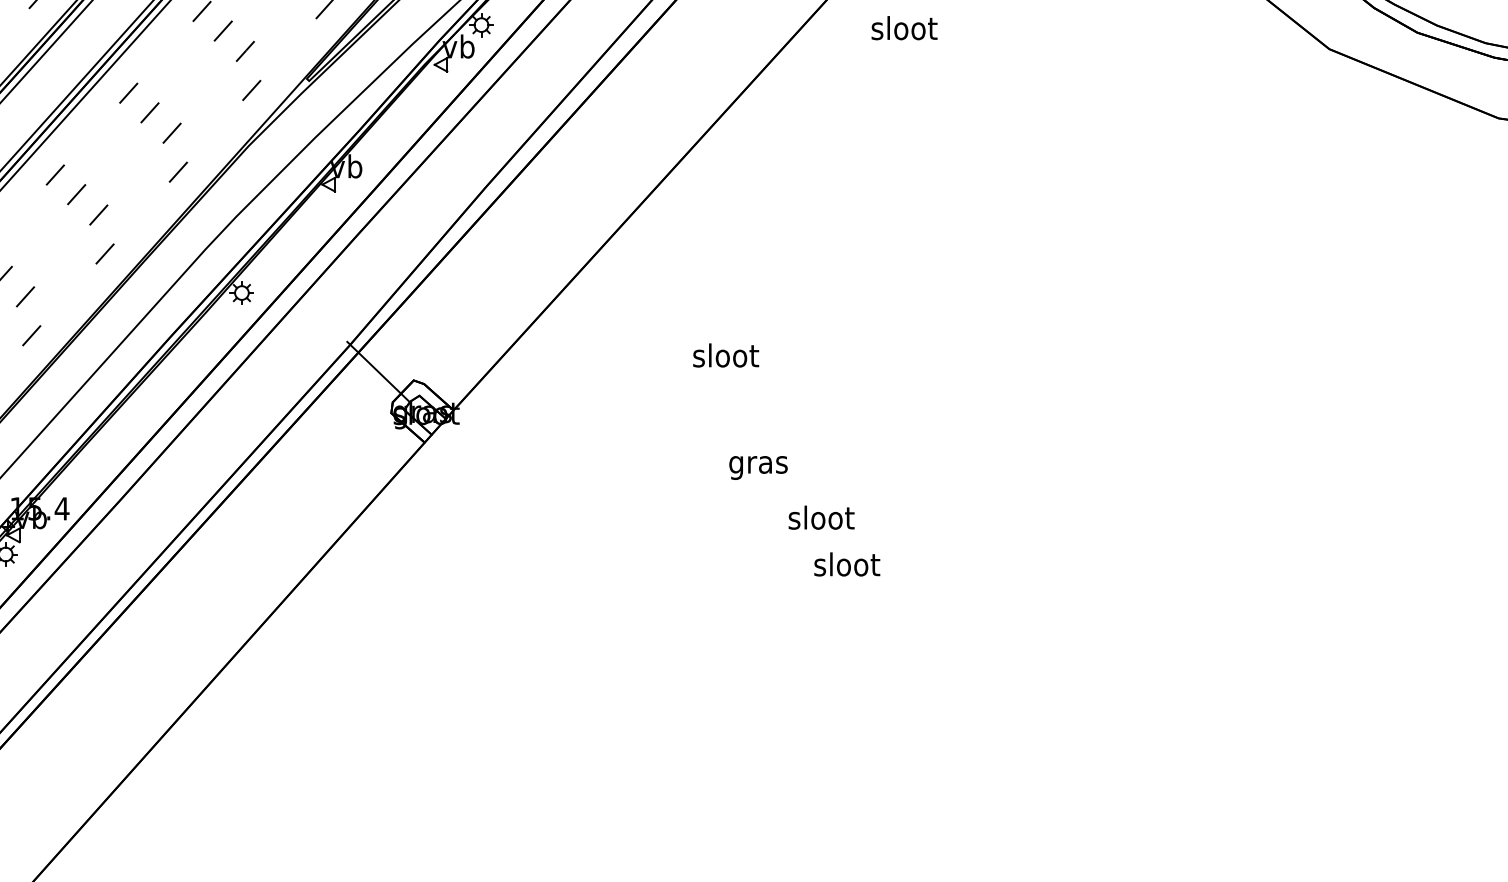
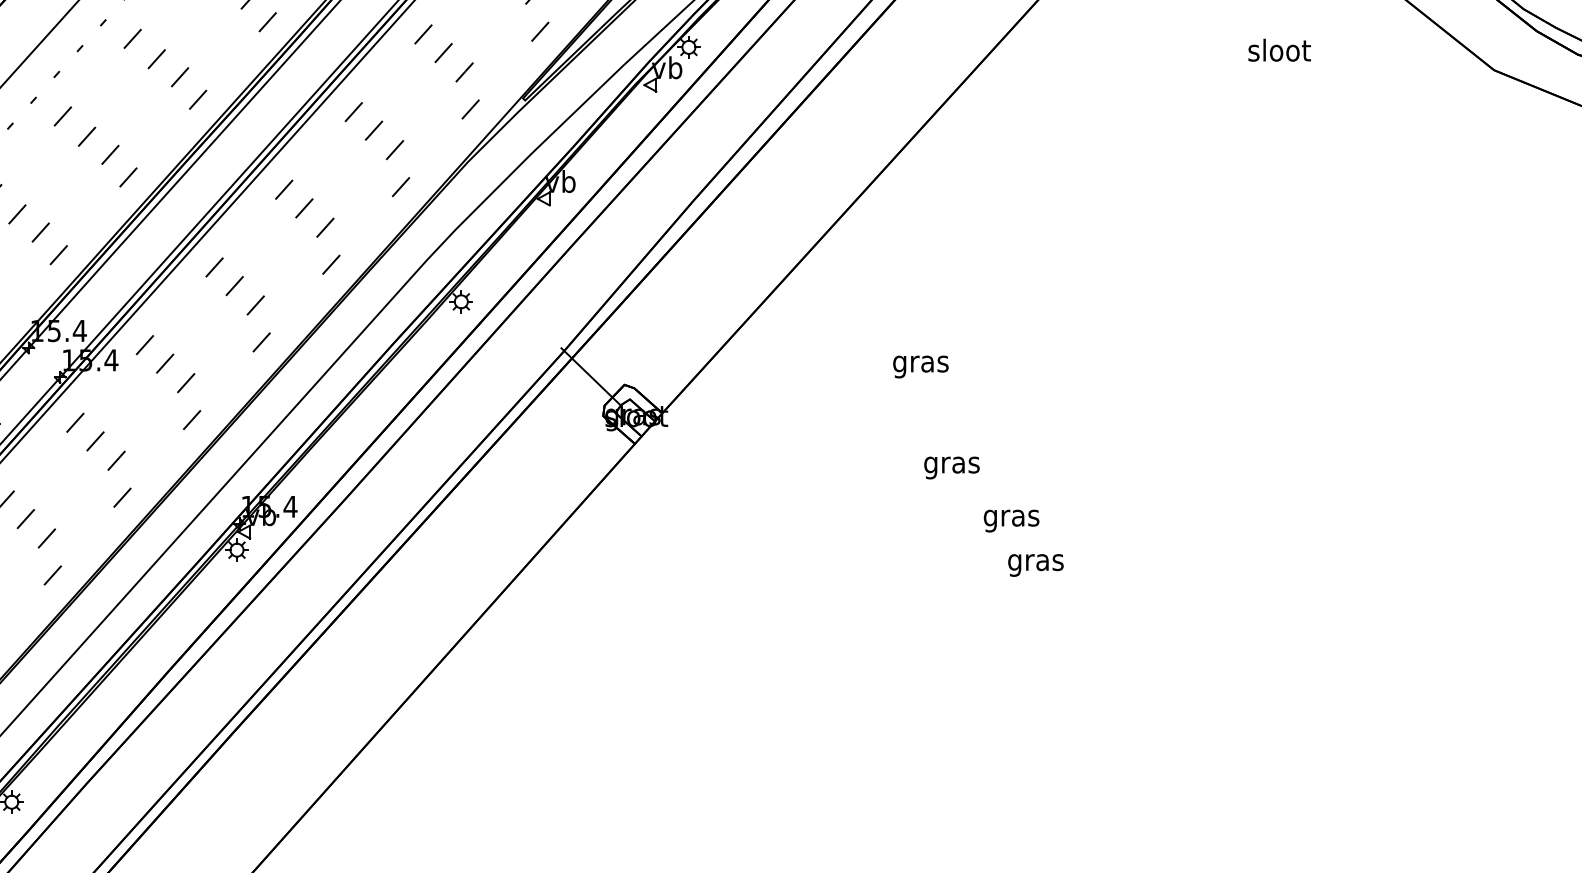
text: (904, 27) -> (1279, 49), moved
text: (726, 357) -> (921, 363), sloot -> gras
text: (821, 520) -> (1011, 517), sloot -> gras
text: (847, 567) -> (1036, 562), sloot -> gras

